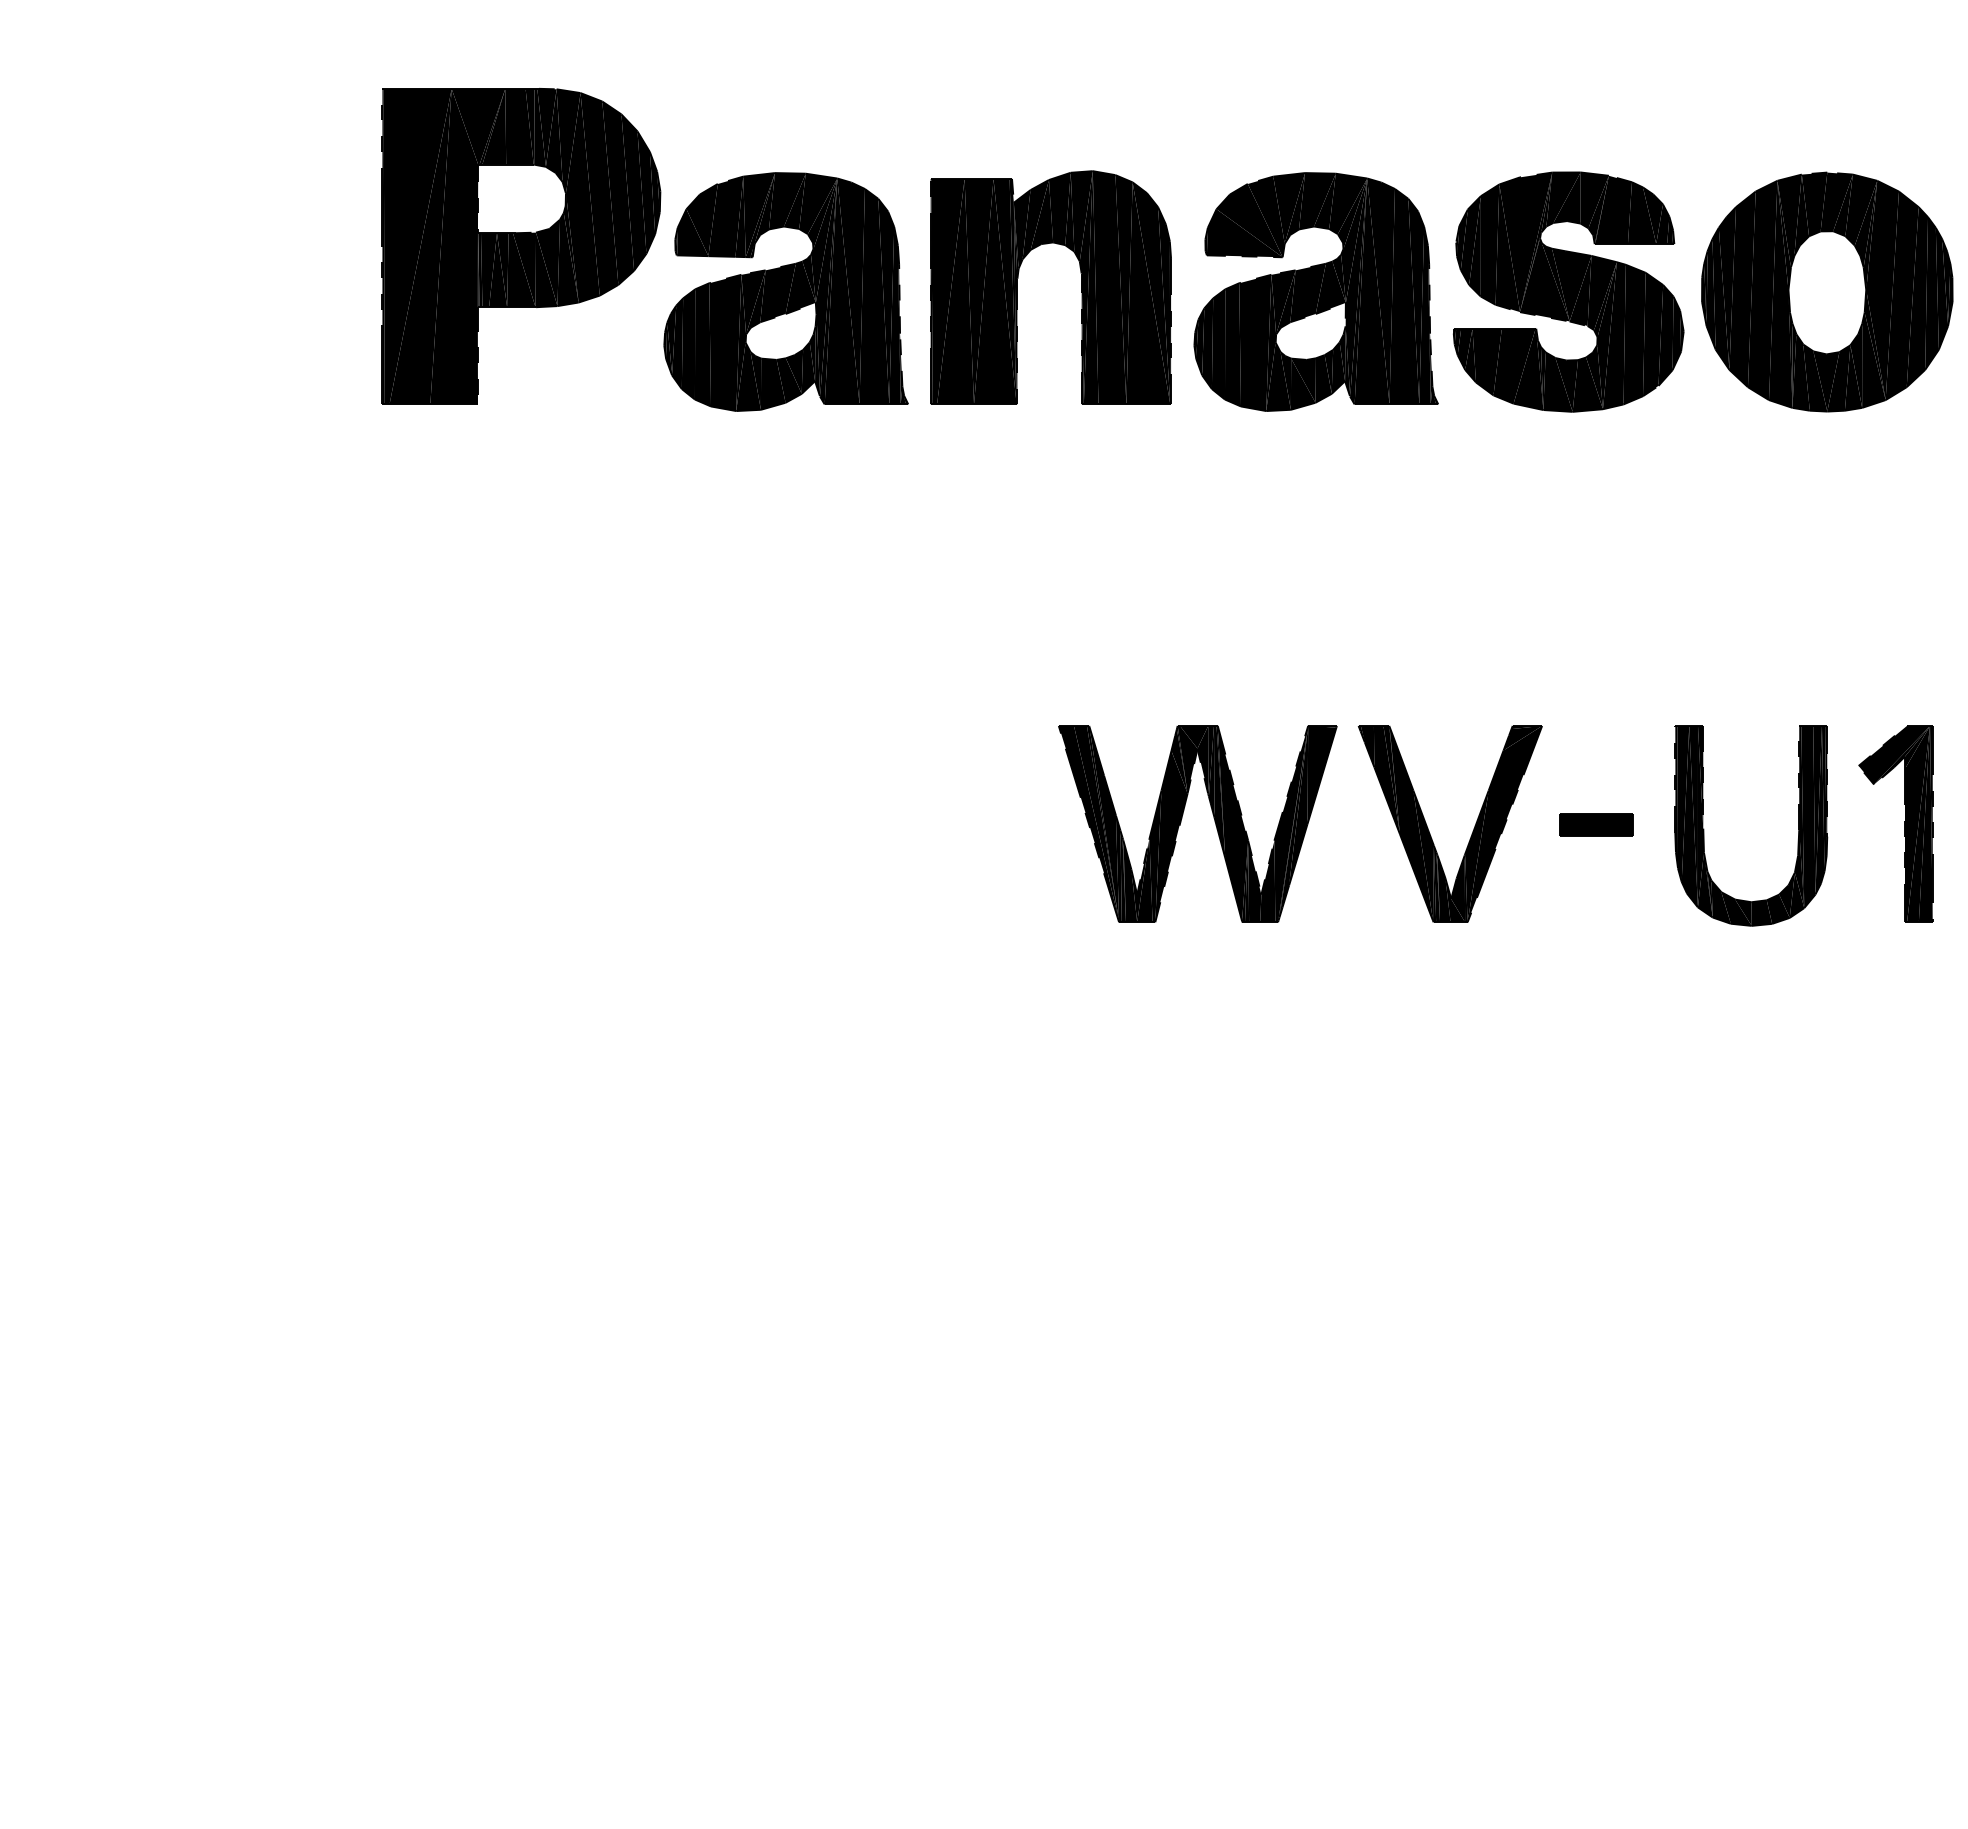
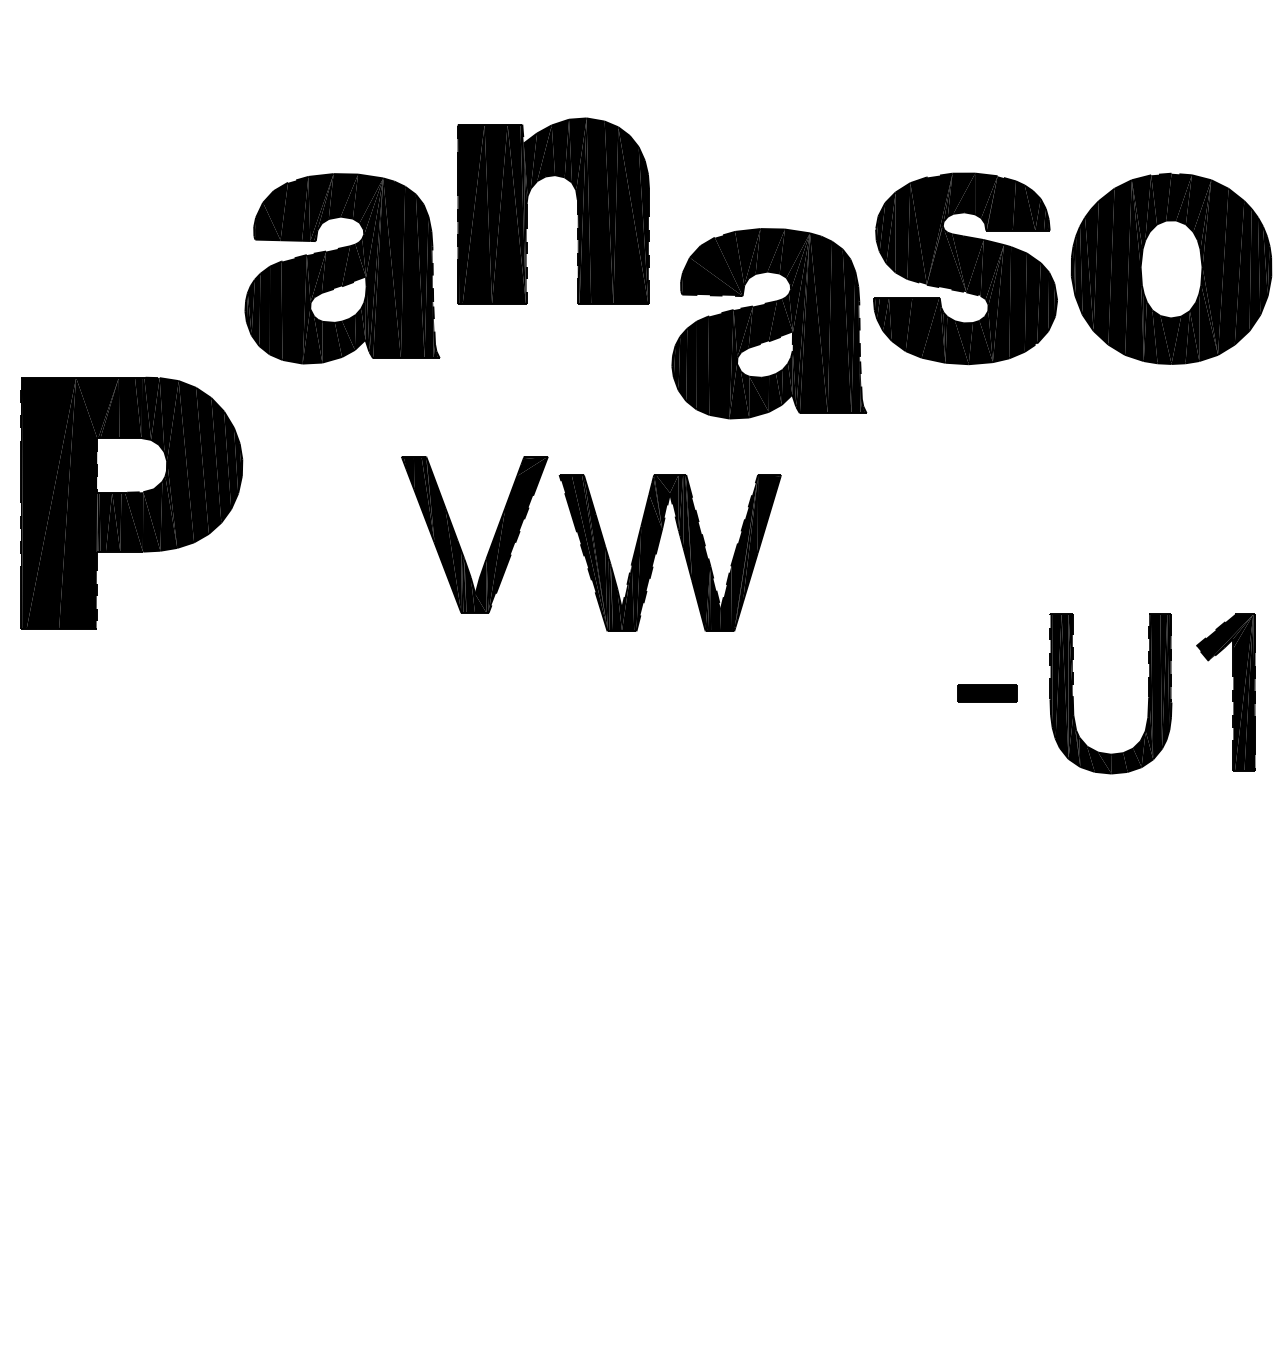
part: (521, 245) -> (131, 502), moved
part: (1081, 287) -> (577, 211), moved
part: (1315, 291) -> (768, 323), moved
part: (1182, 818) -> (658, 548), moved
part: (1429, 830) -> (458, 539), moved

